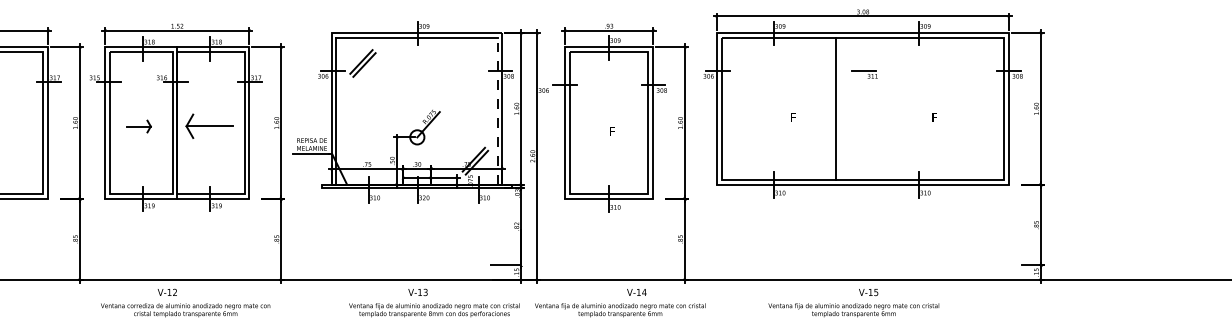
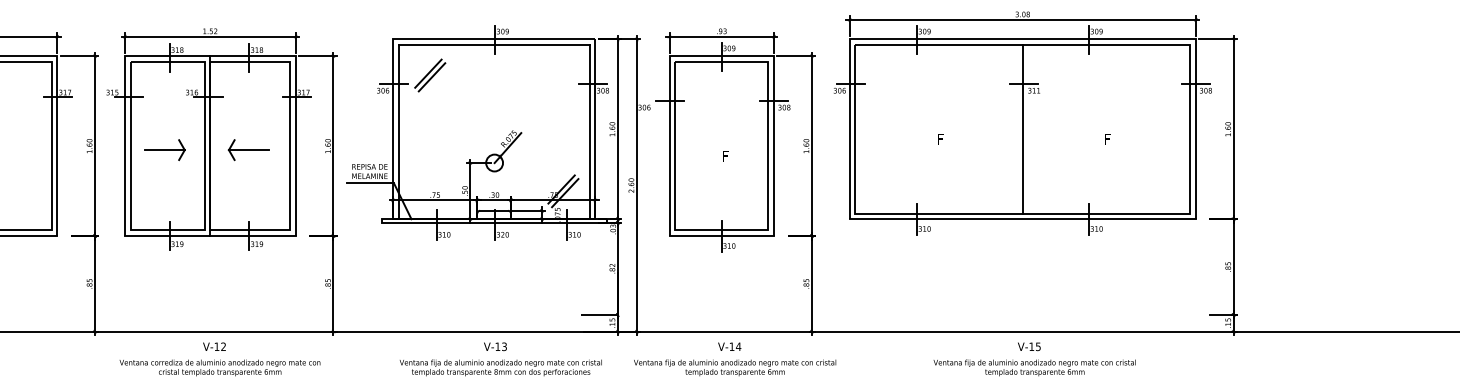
line: (835, 109) -> (1022, 129), moved
line: (497, 110) -> (589, 131), dashed -> solid
part: (138, 126) -> (164, 150), size x1.43
part: (209, 126) -> (248, 150), size x0.71
text: (167, 292) -> (214, 346), moved
text: (636, 292) -> (729, 346), moved
text: (434, 309) -> (500, 367), moved
text: (853, 309) -> (1034, 367), moved

